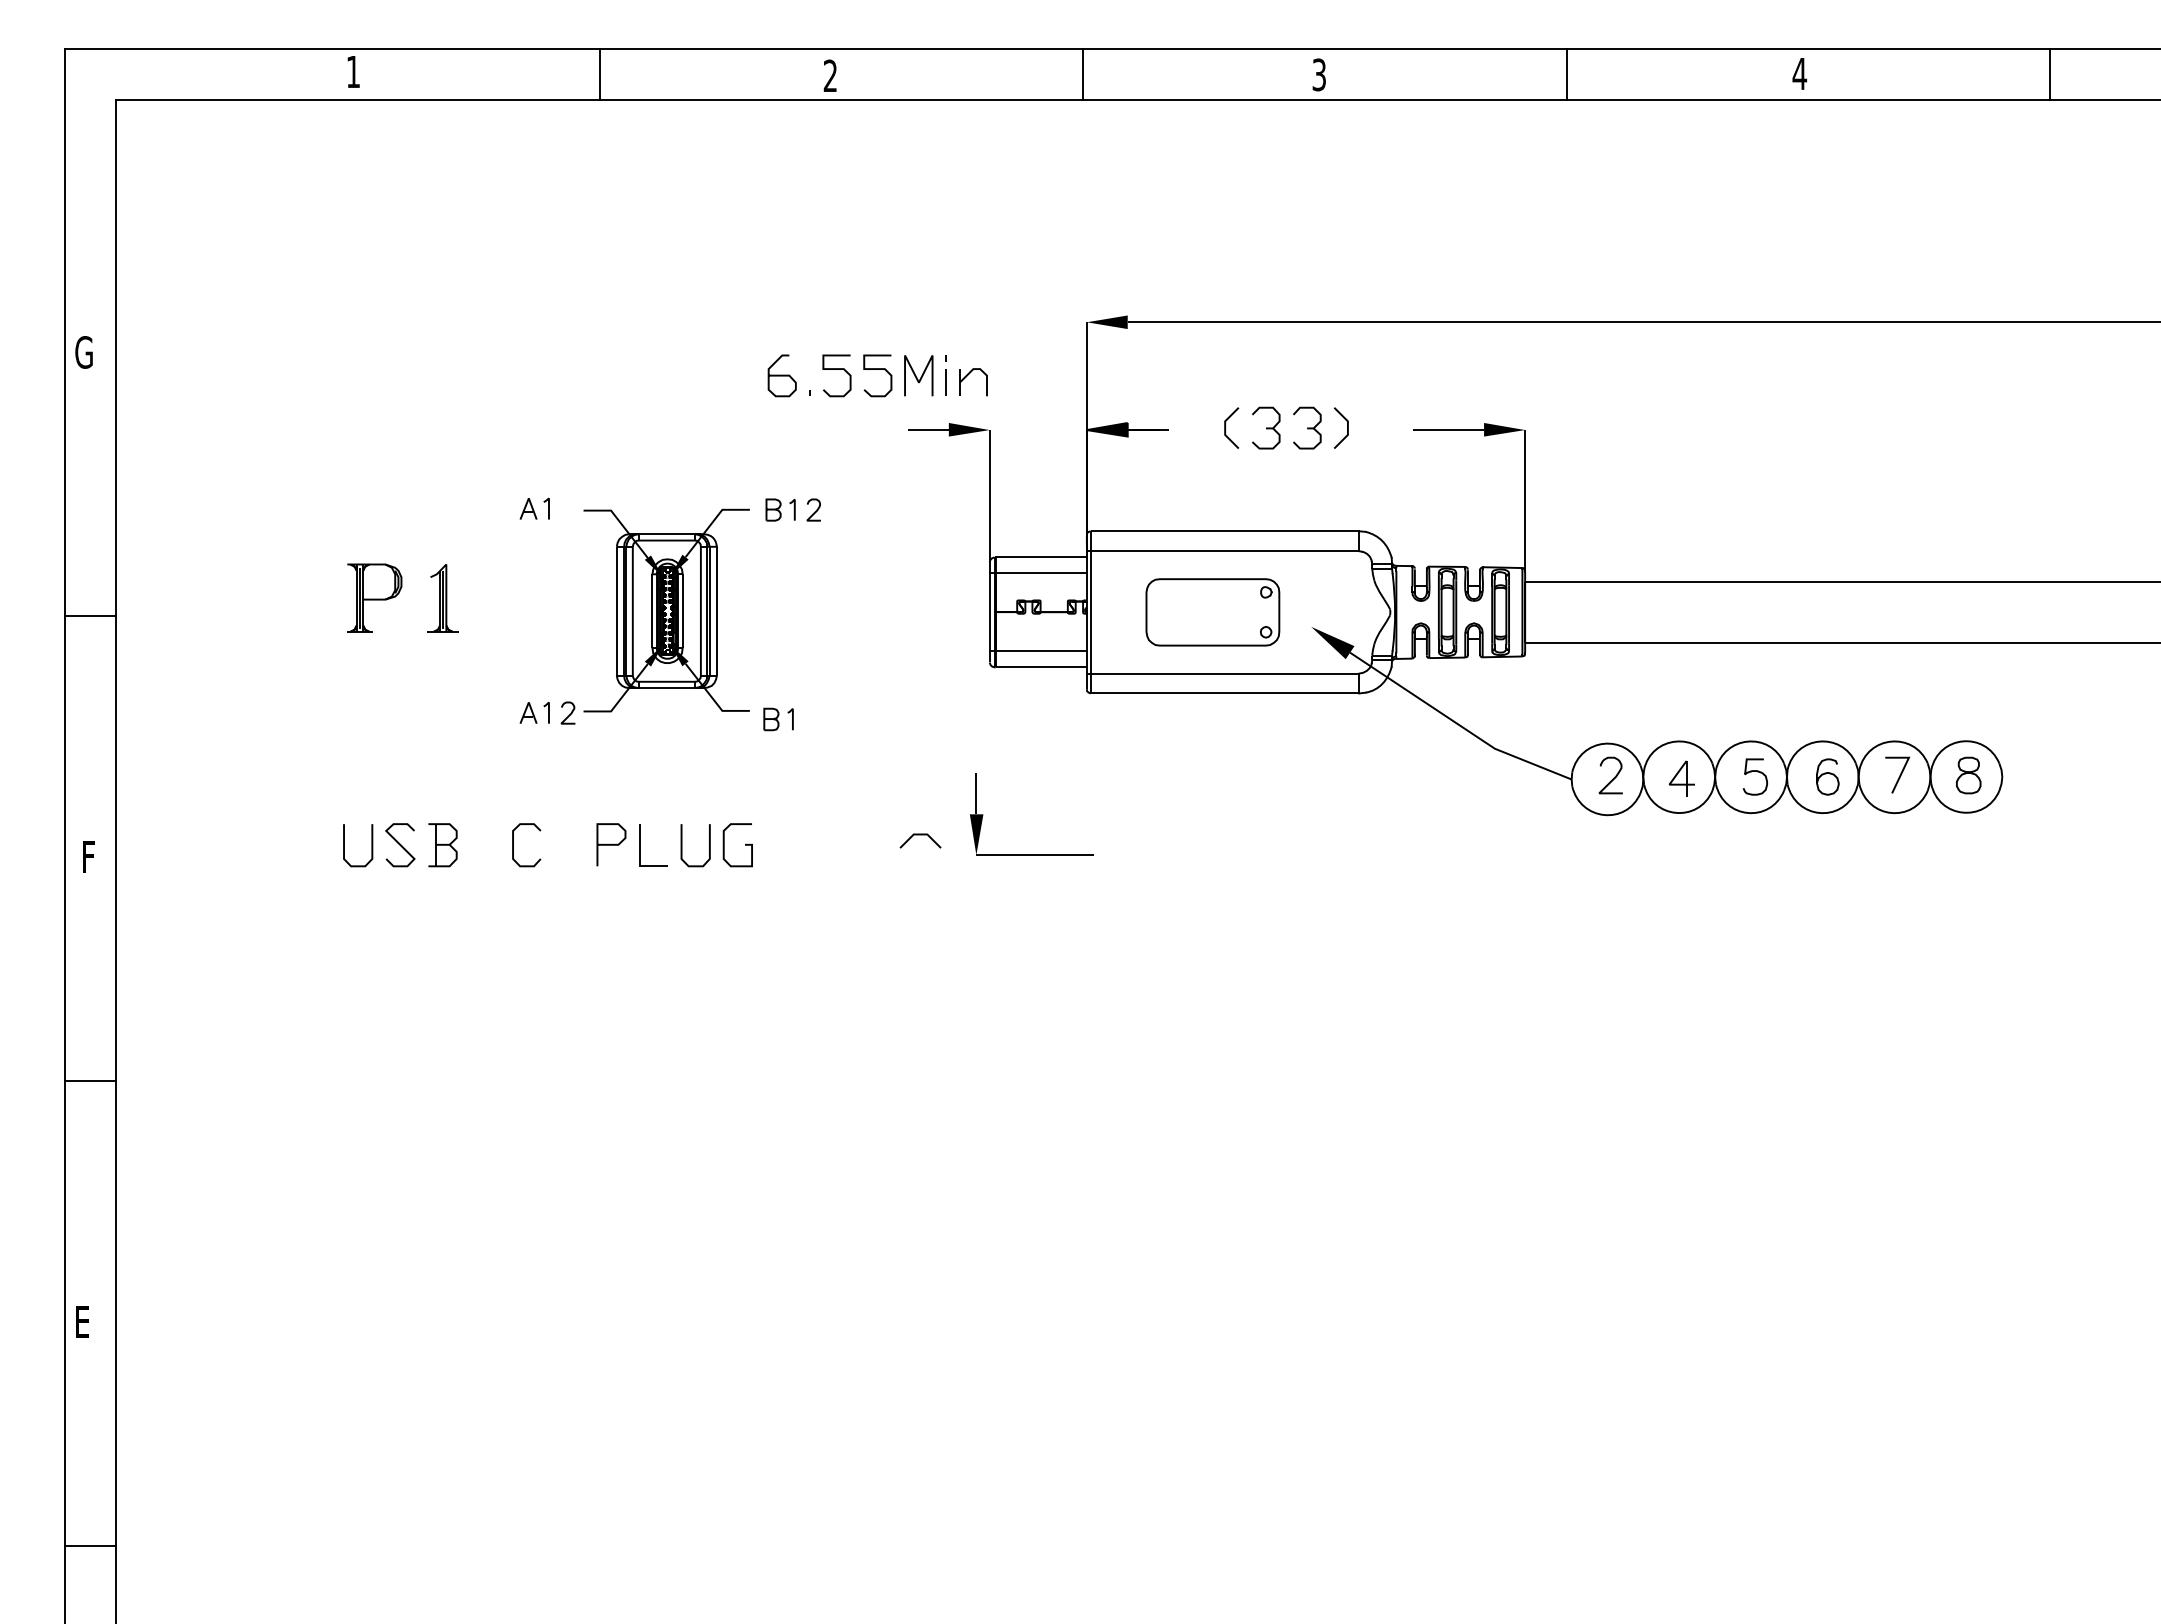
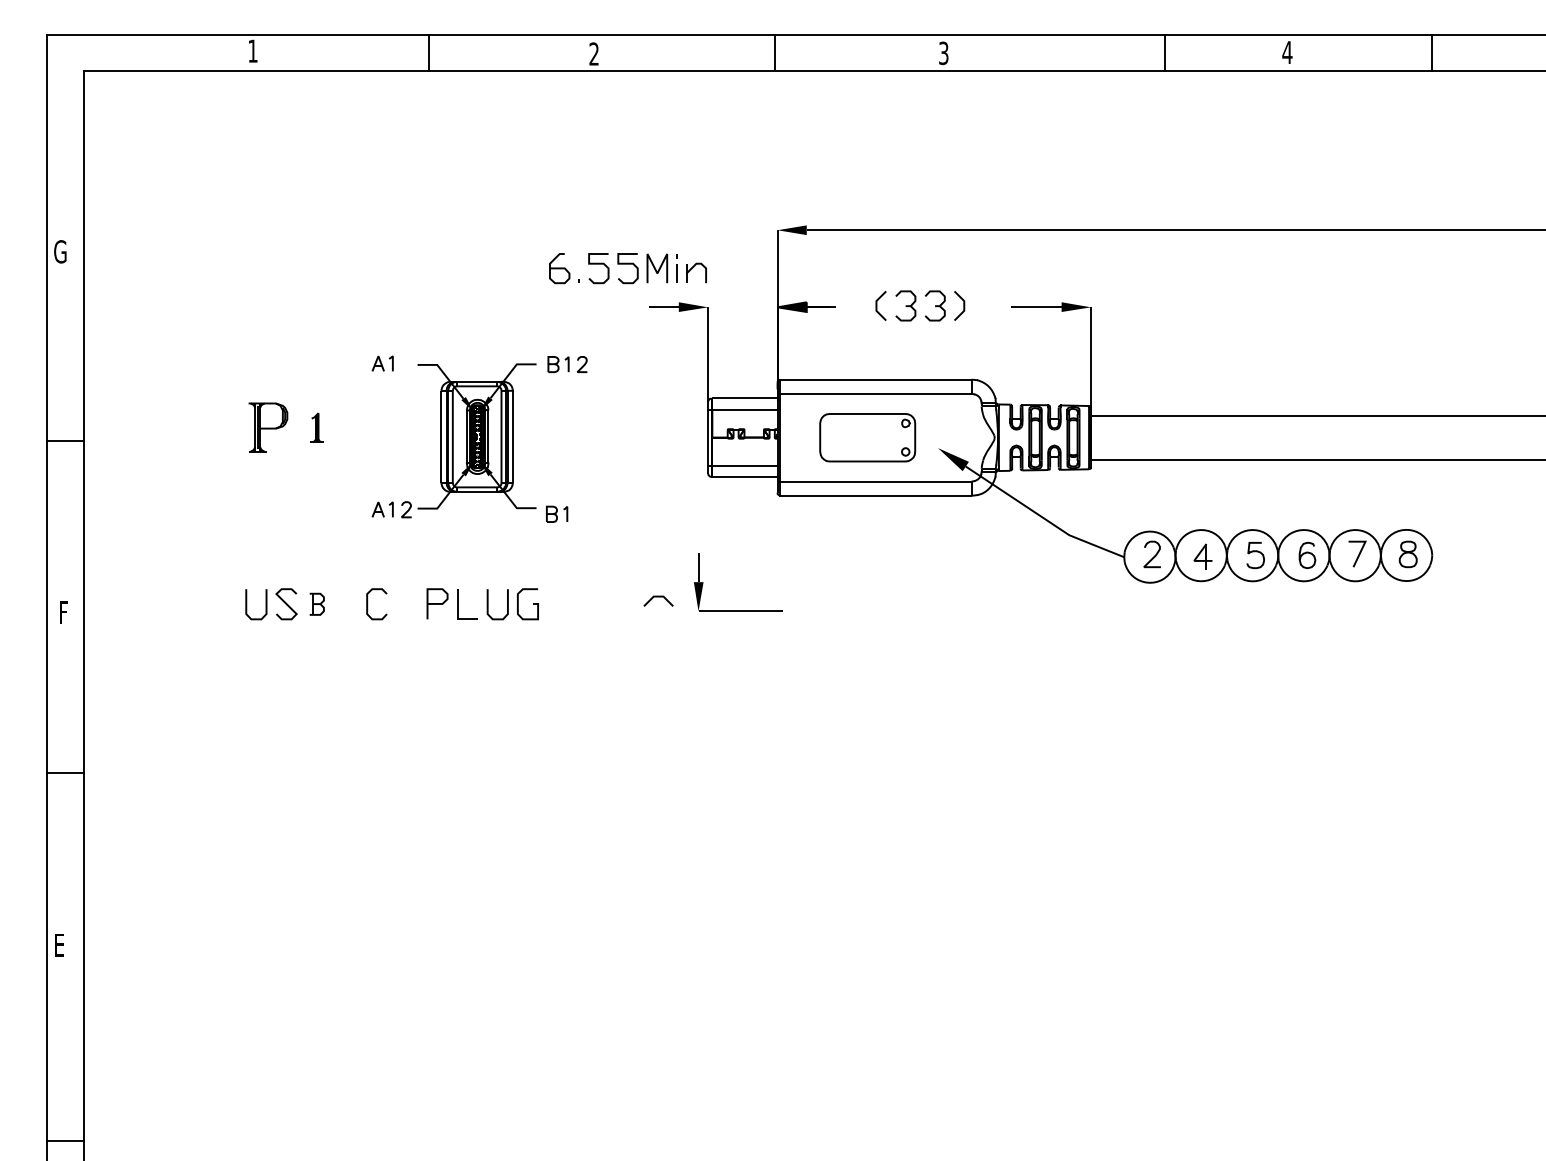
line: (1566, 74) -> (1164, 53), moved
line: (2050, 74) -> (1431, 53), moved
part: (442, 598) -> (316, 427), size x0.6
part: (442, 845) -> (316, 604), size x0.7
line: (90, 1545) -> (64, 1140), moved

